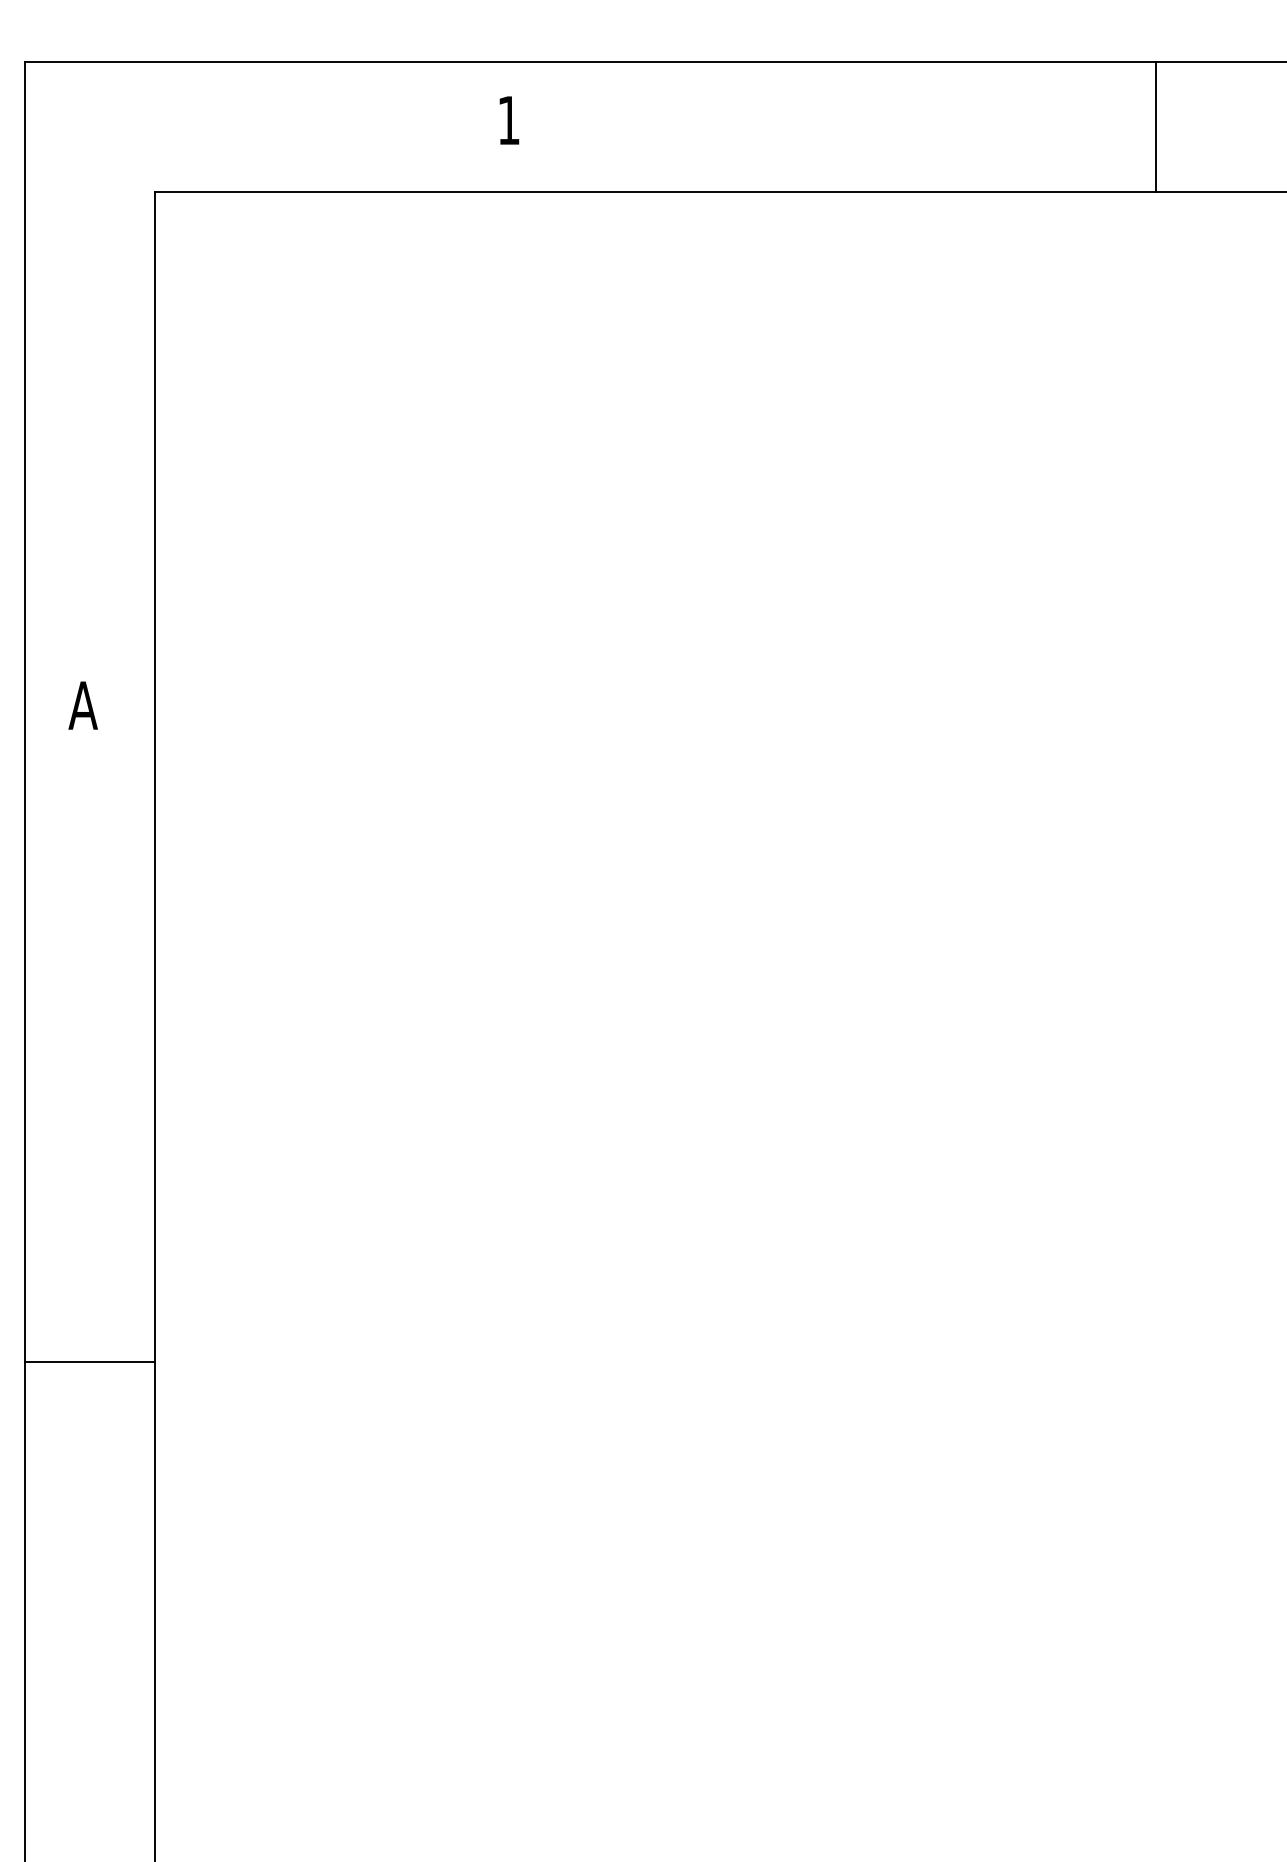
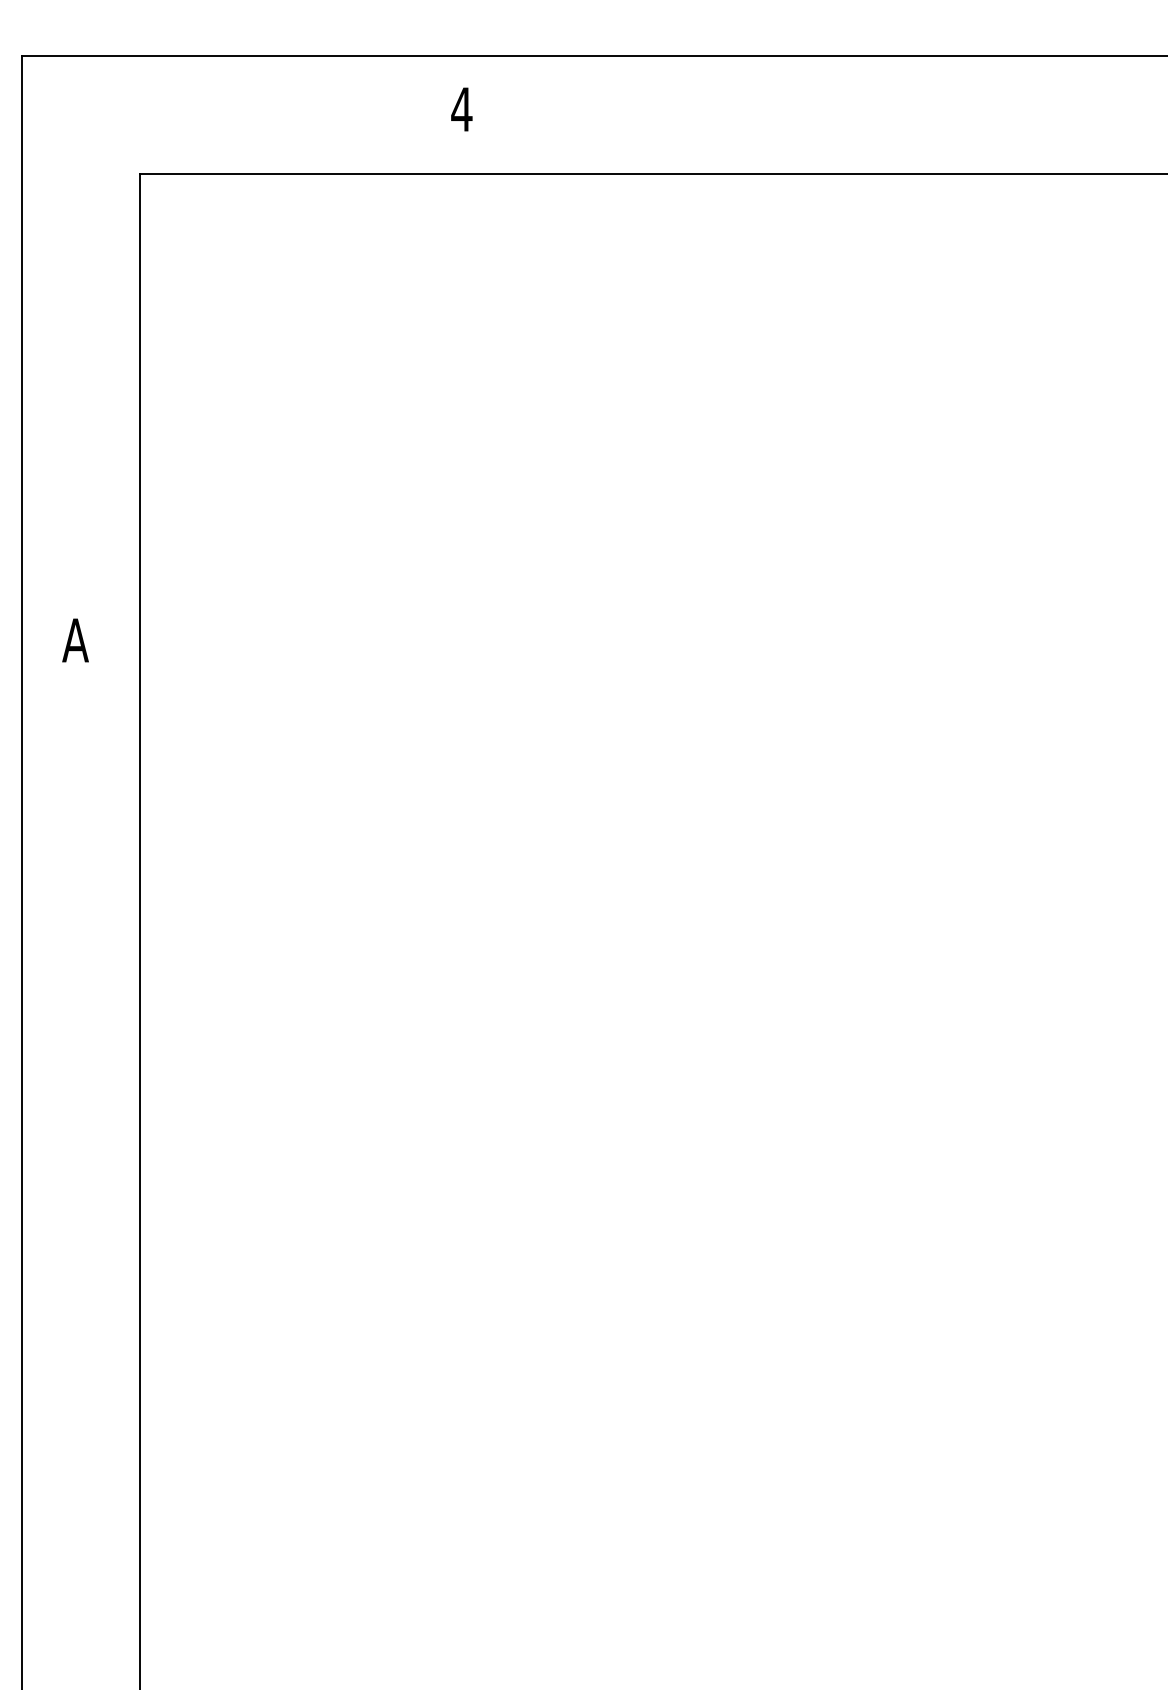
text: (508, 120) -> (461, 109), 1 -> 4
line: (1155, 127) -> (1048, 115), removed
line: (89, 1362) -> (81, 1236), removed

